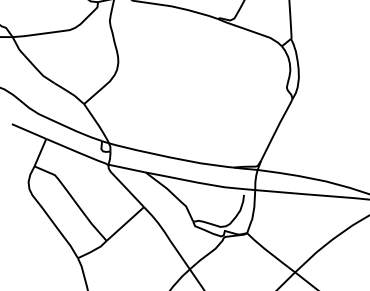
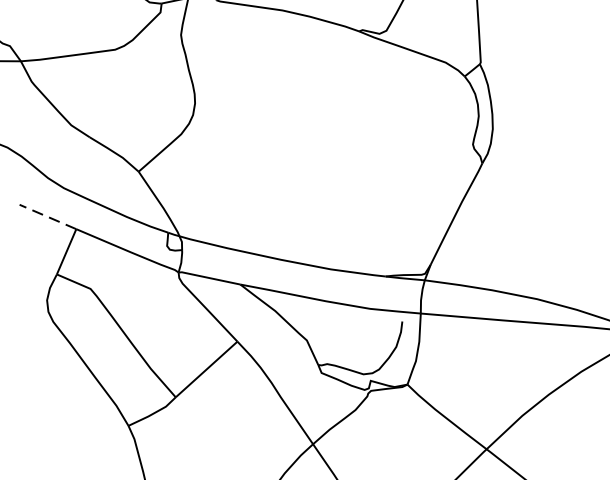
line: (29, 131) -> (48, 216), solid -> dashed

